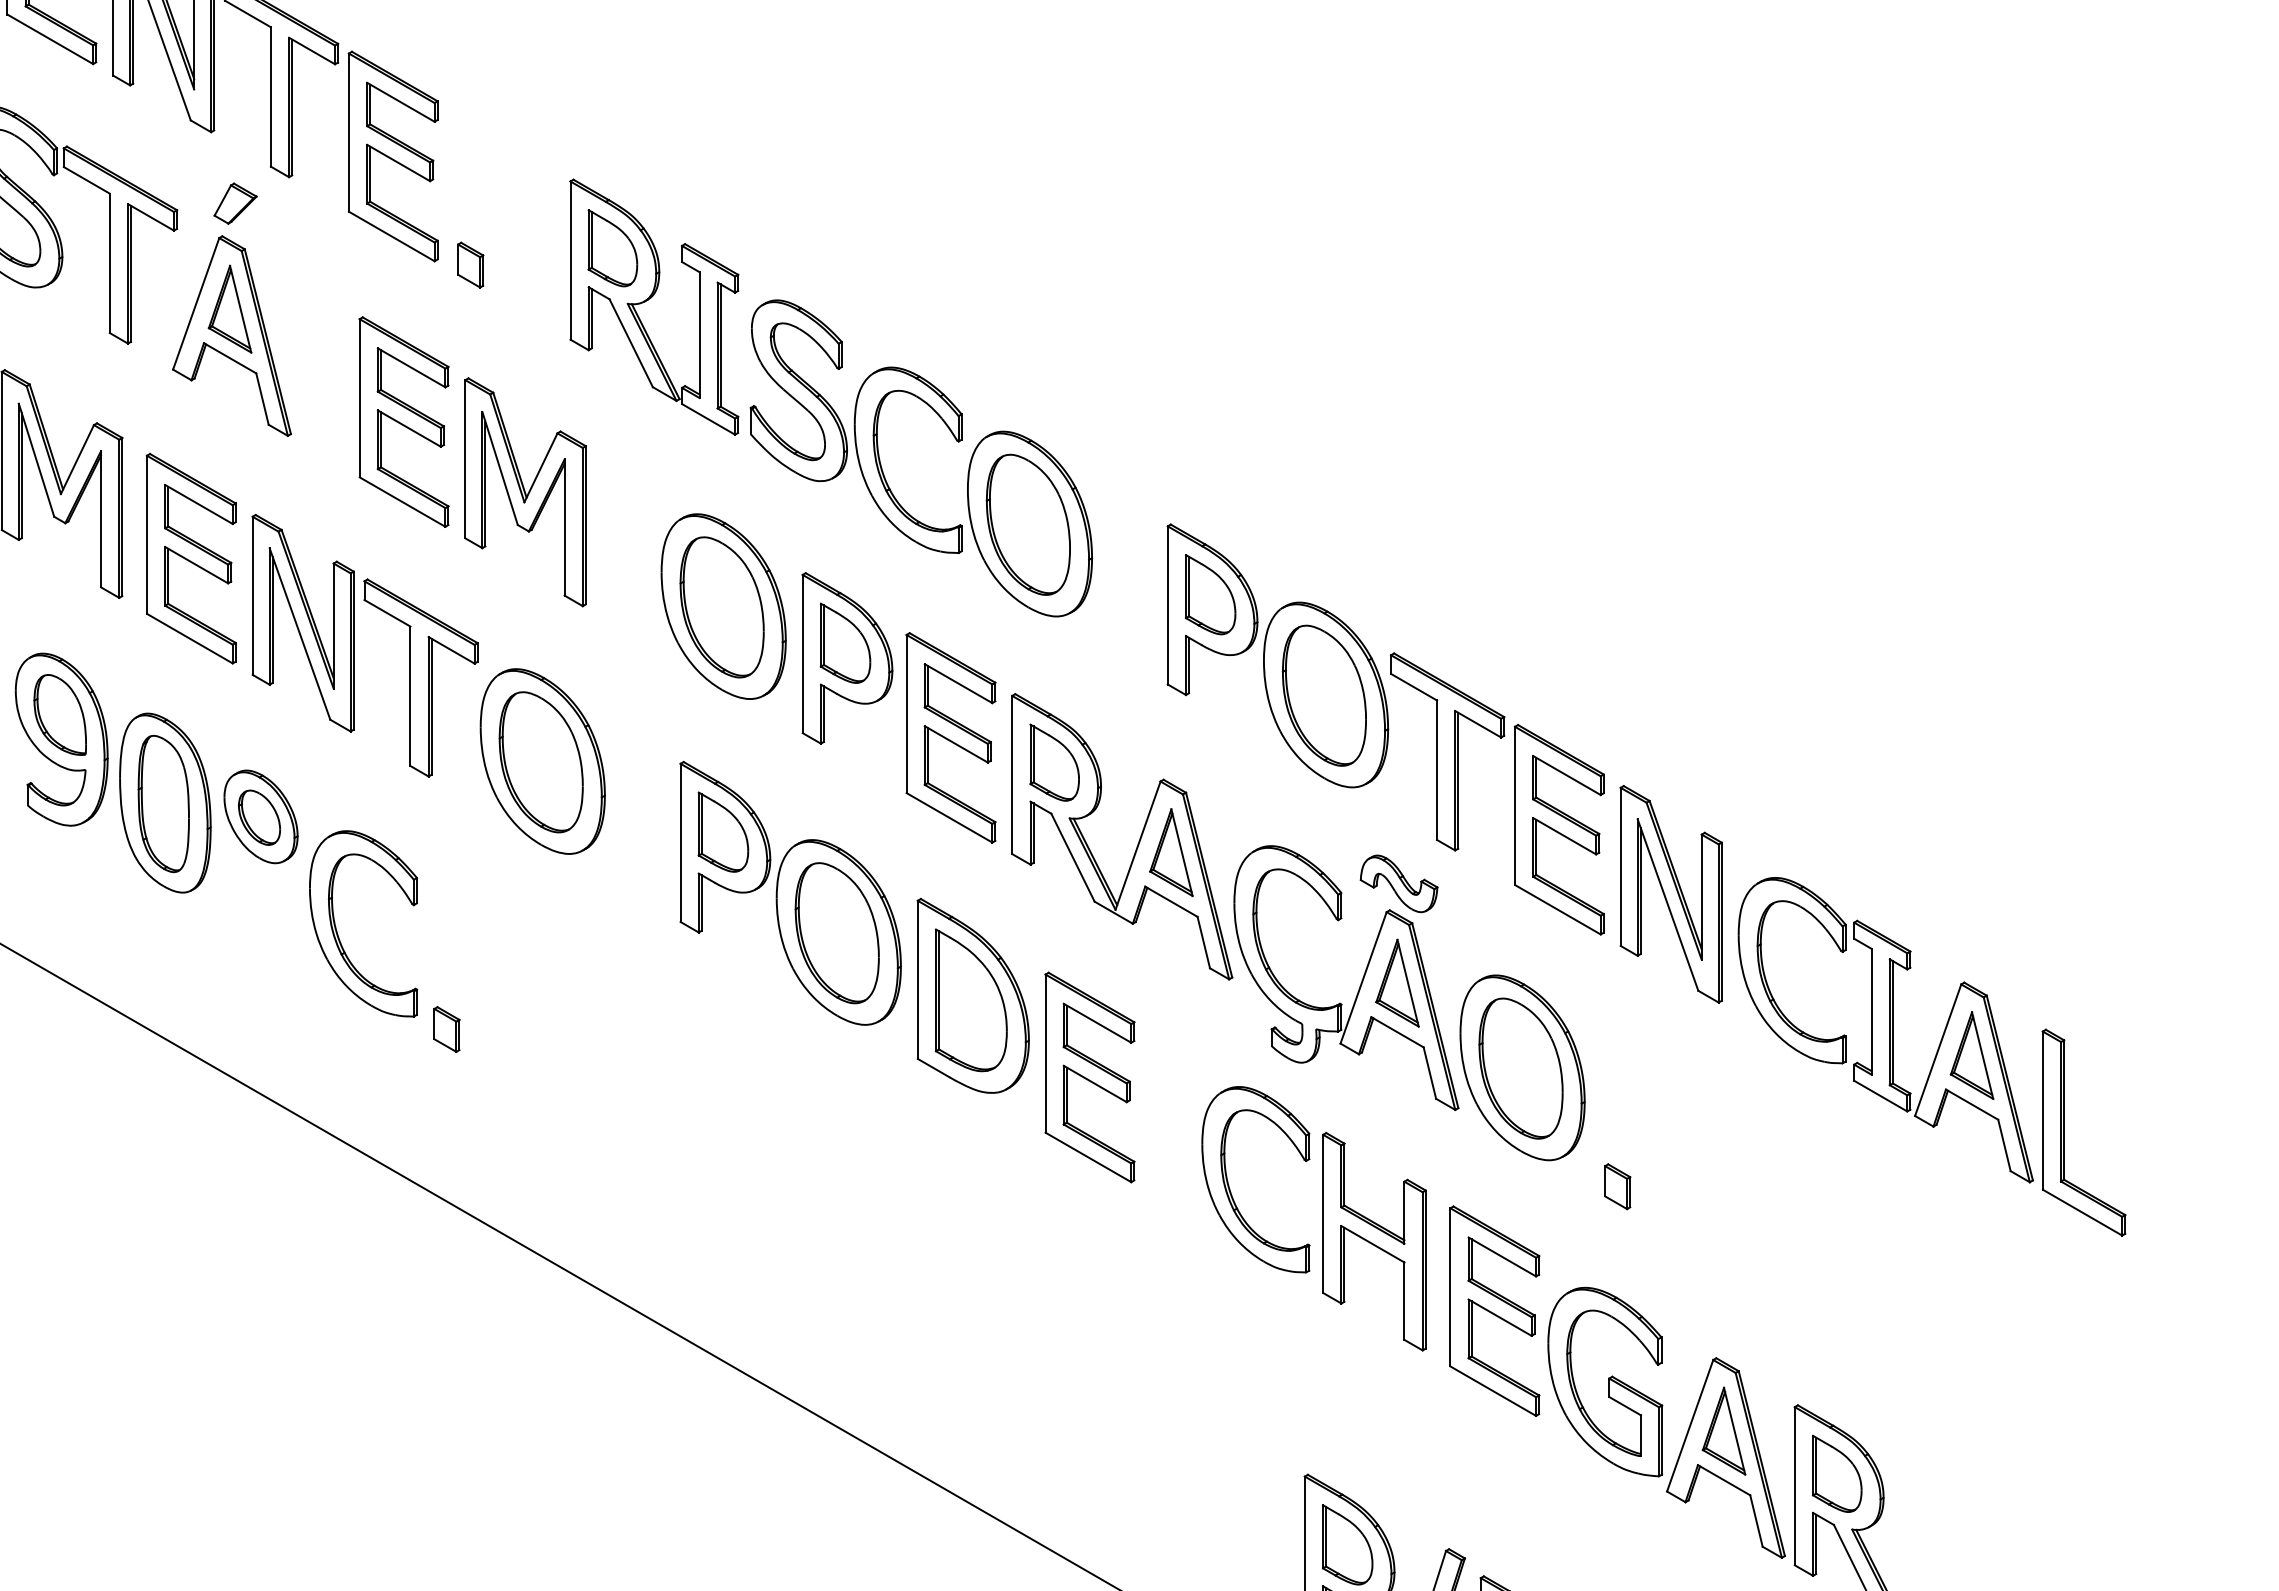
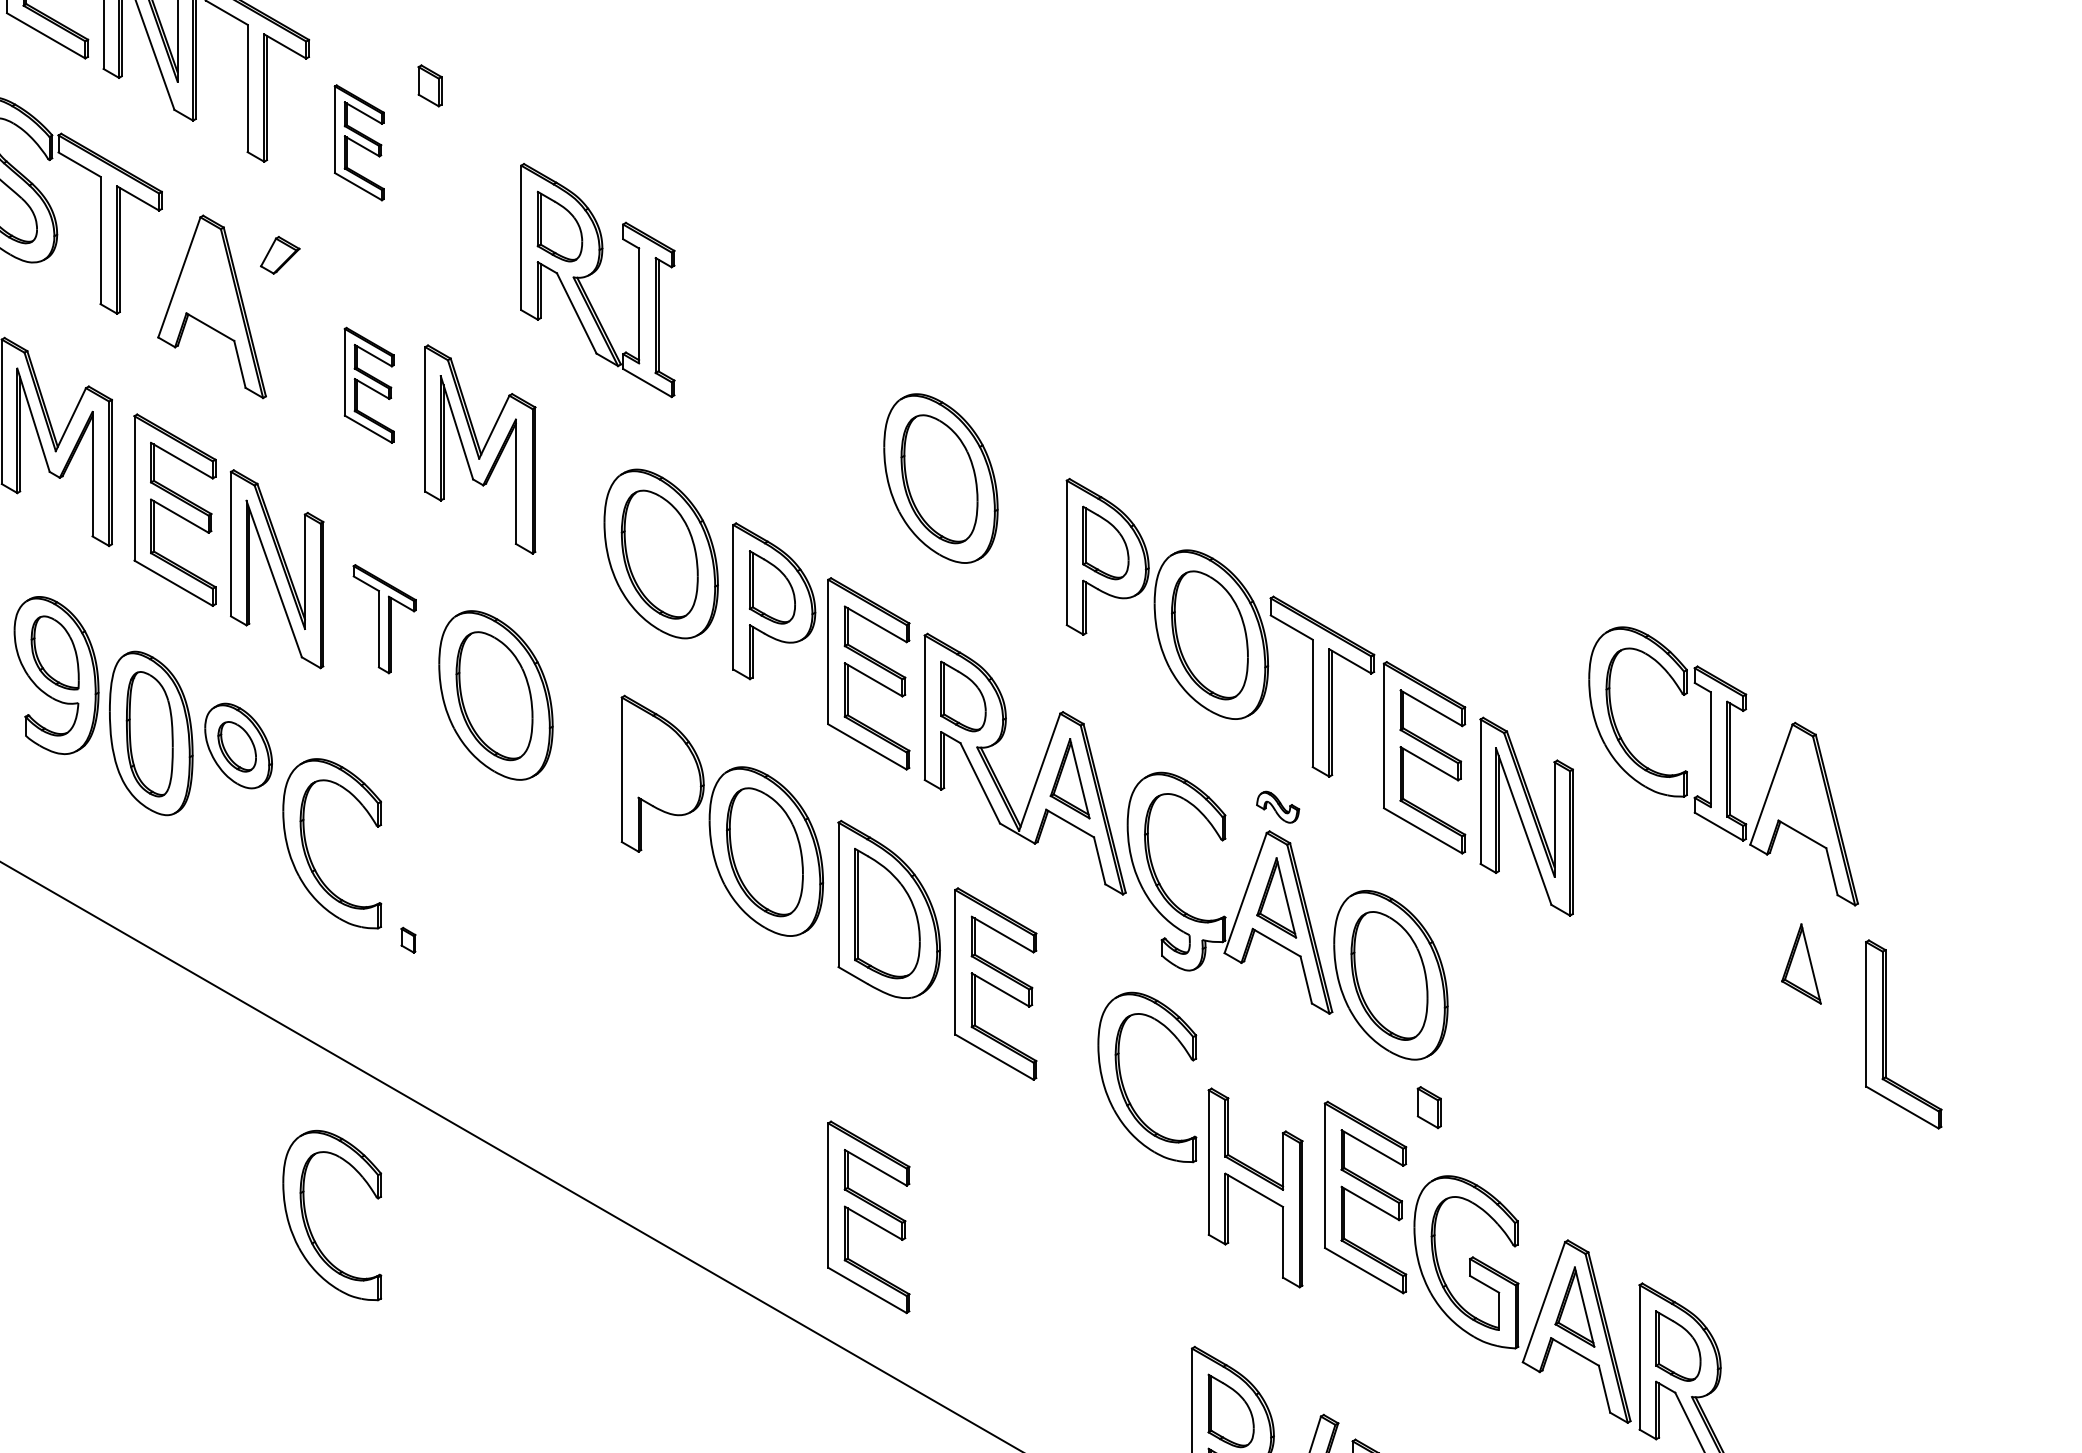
part: (392, 156) -> (358, 142), size x0.6
part: (235, 203) -> (280, 255), moved
part: (470, 264) -> (429, 85), moved
part: (229, 308) -> (209, 281), removed
part: (403, 421) -> (368, 384), size x0.6
part: (855, 426) -> (781, 389), removed
part: (420, 677) -> (384, 618), size x0.6
part: (723, 831) -> (661, 759), removed
part: (1398, 883) -> (1277, 806), size x0.6
part: (446, 1029) -> (408, 940), size x0.6
part: (1885, 1030) -> (1723, 766), moved
part: (1617, 1186) -> (1429, 1107), moved
part: (1374, 1241) -> (1255, 1187), moved
part: (950, 1332) -> (868, 1216), added
part: (337, 1337) -> (308, 1221), added

